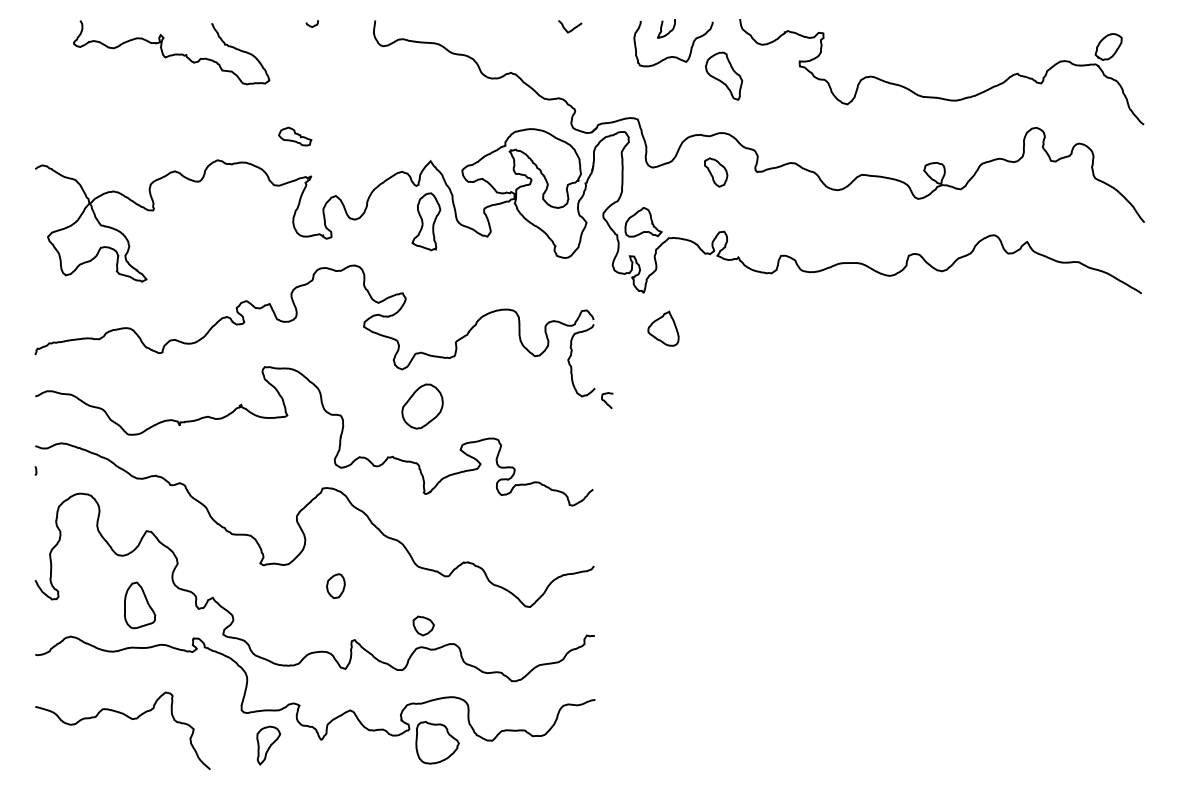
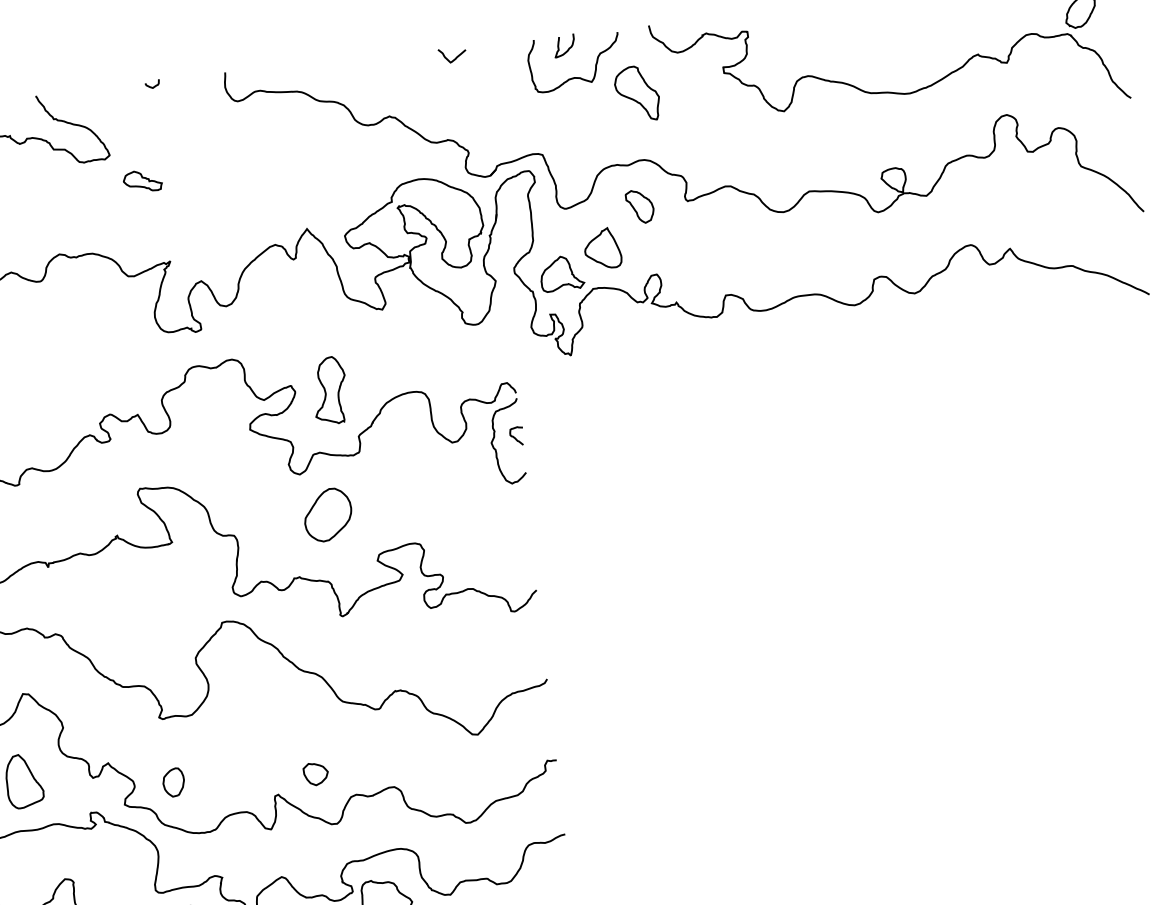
part: (295, 136) -> (143, 181), moved
part: (426, 221) -> (329, 390), moved
part: (663, 328) -> (602, 248), moved
curve: (606, 401) -> (515, 437), moved
part: (335, 585) -> (173, 781), moved
part: (423, 625) -> (315, 773), moved

